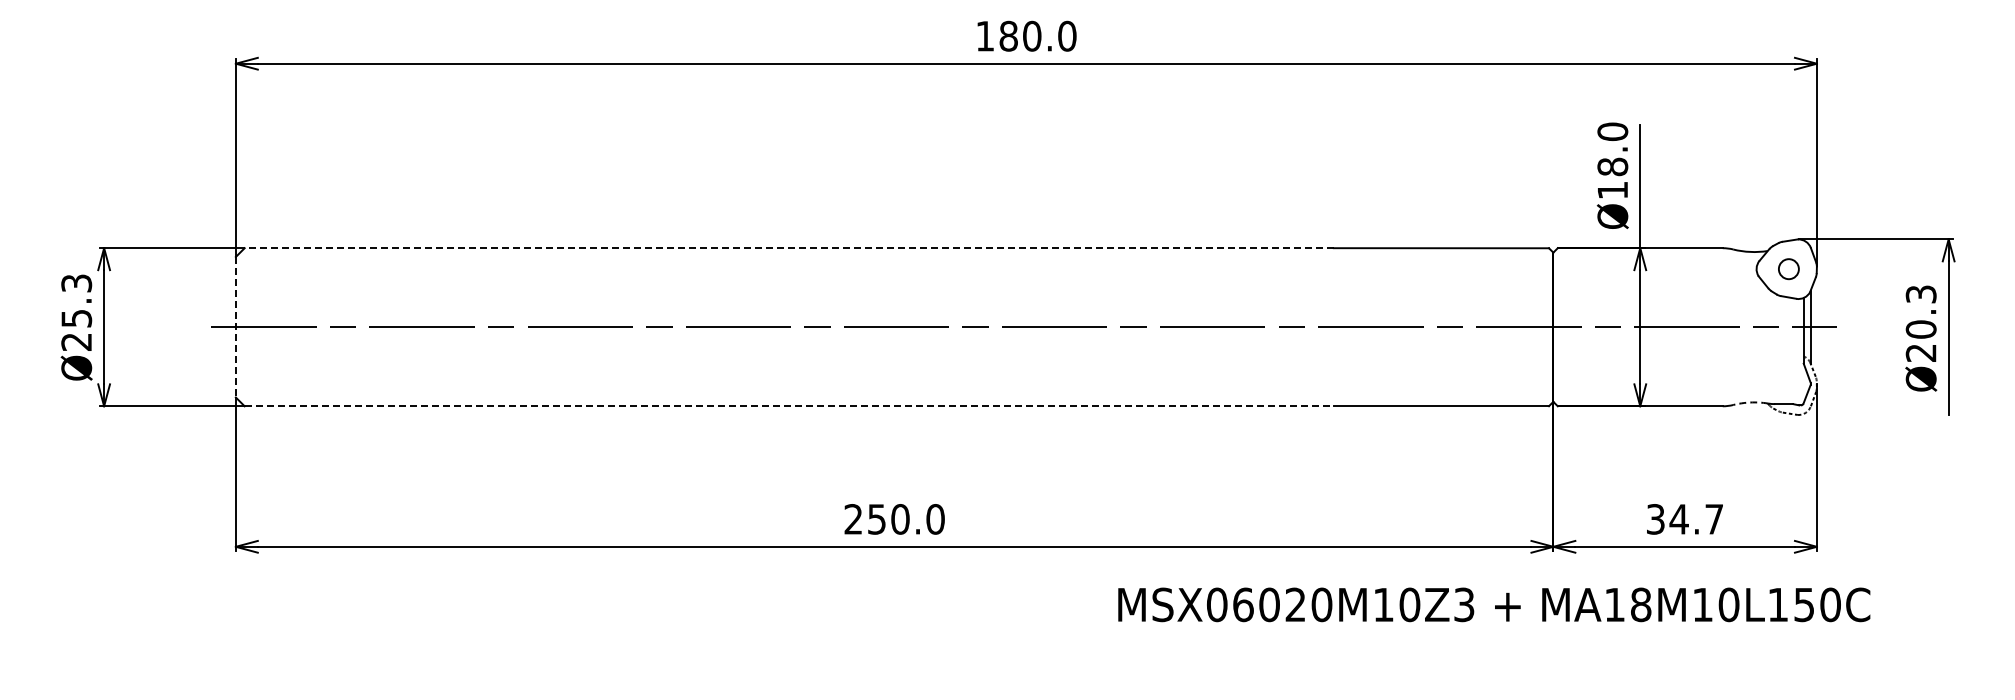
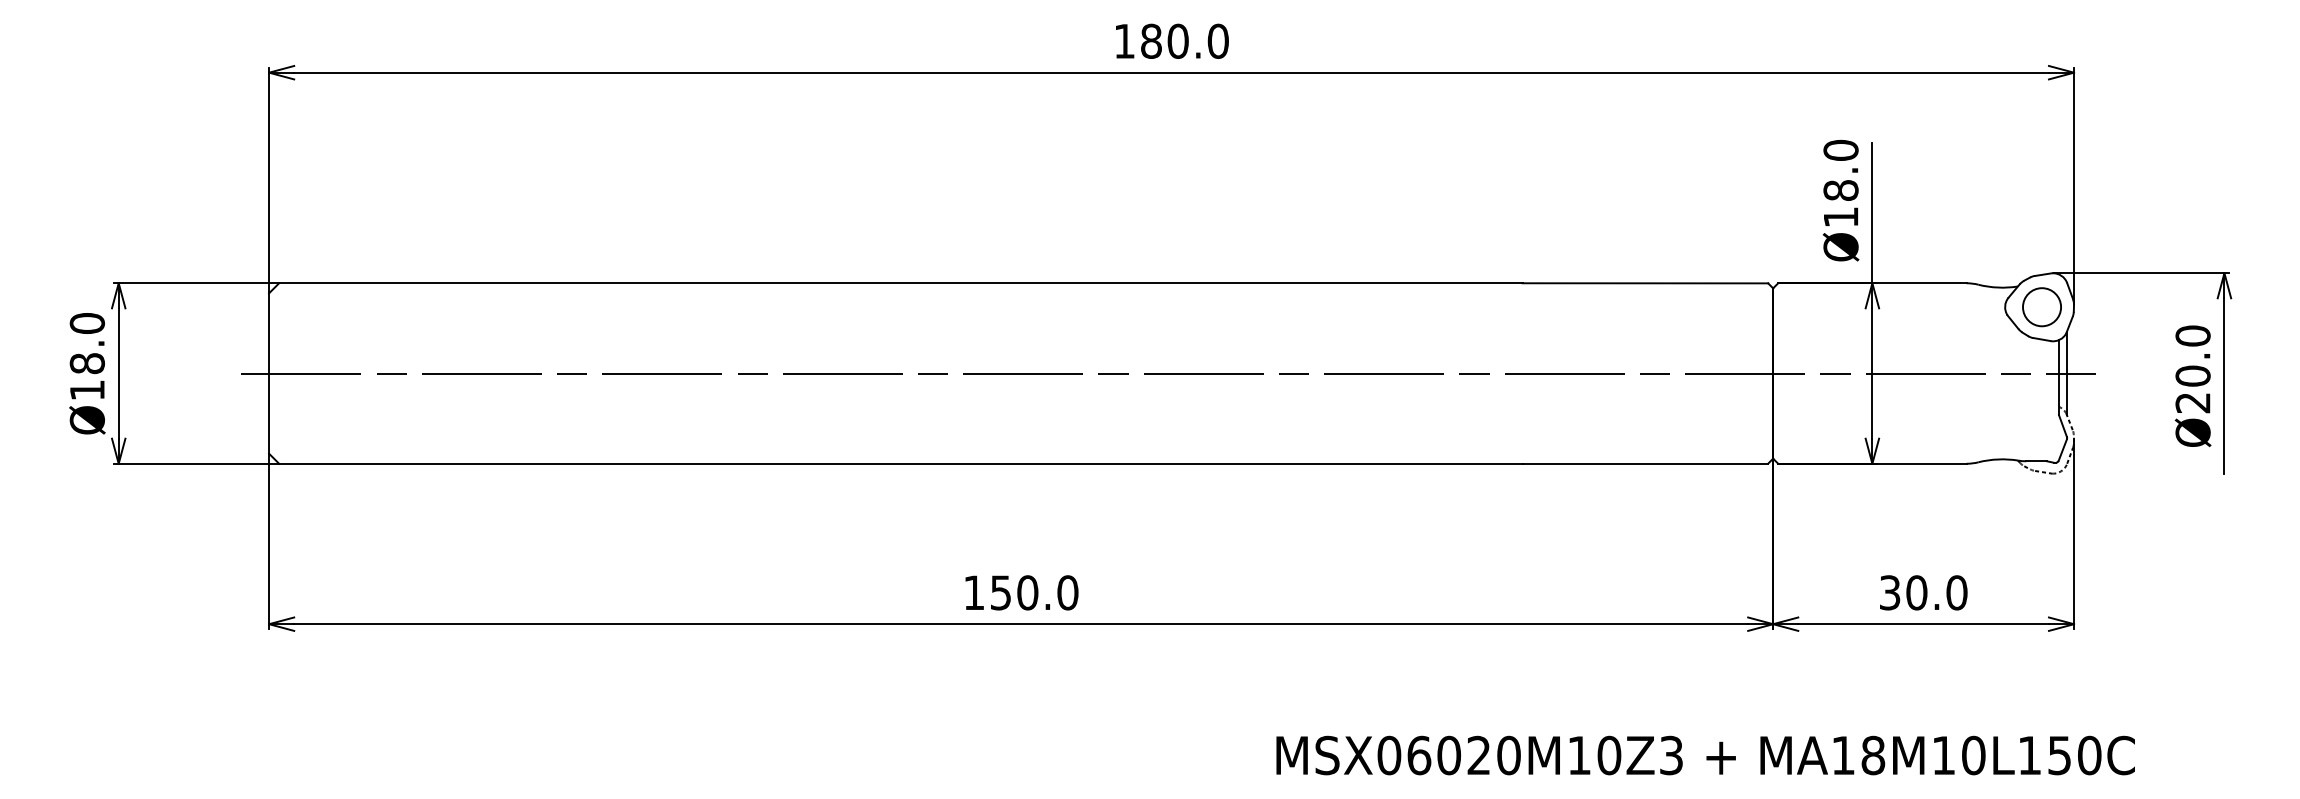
line: (789, 248) -> (901, 283), dashed -> solid
circle: (1788, 268) -> (2041, 306), size x1.67
text: (1920, 294) -> (2192, 336), Ø20.3 -> Ø20.0
text: (76, 312) -> (87, 356), Ø25.3 -> Ø18.0
line: (235, 327) -> (268, 373), dashed -> solid
arc: (1750, 402) -> (1998, 459), dashed -> solid
line: (789, 406) -> (901, 464), dashed -> solid
text: (852, 519) -> (973, 593), 250.0 -> 150.0
text: (1696, 519) -> (1936, 593), 34.7 -> 30.0
text: (1494, 604) -> (1705, 755), moved

